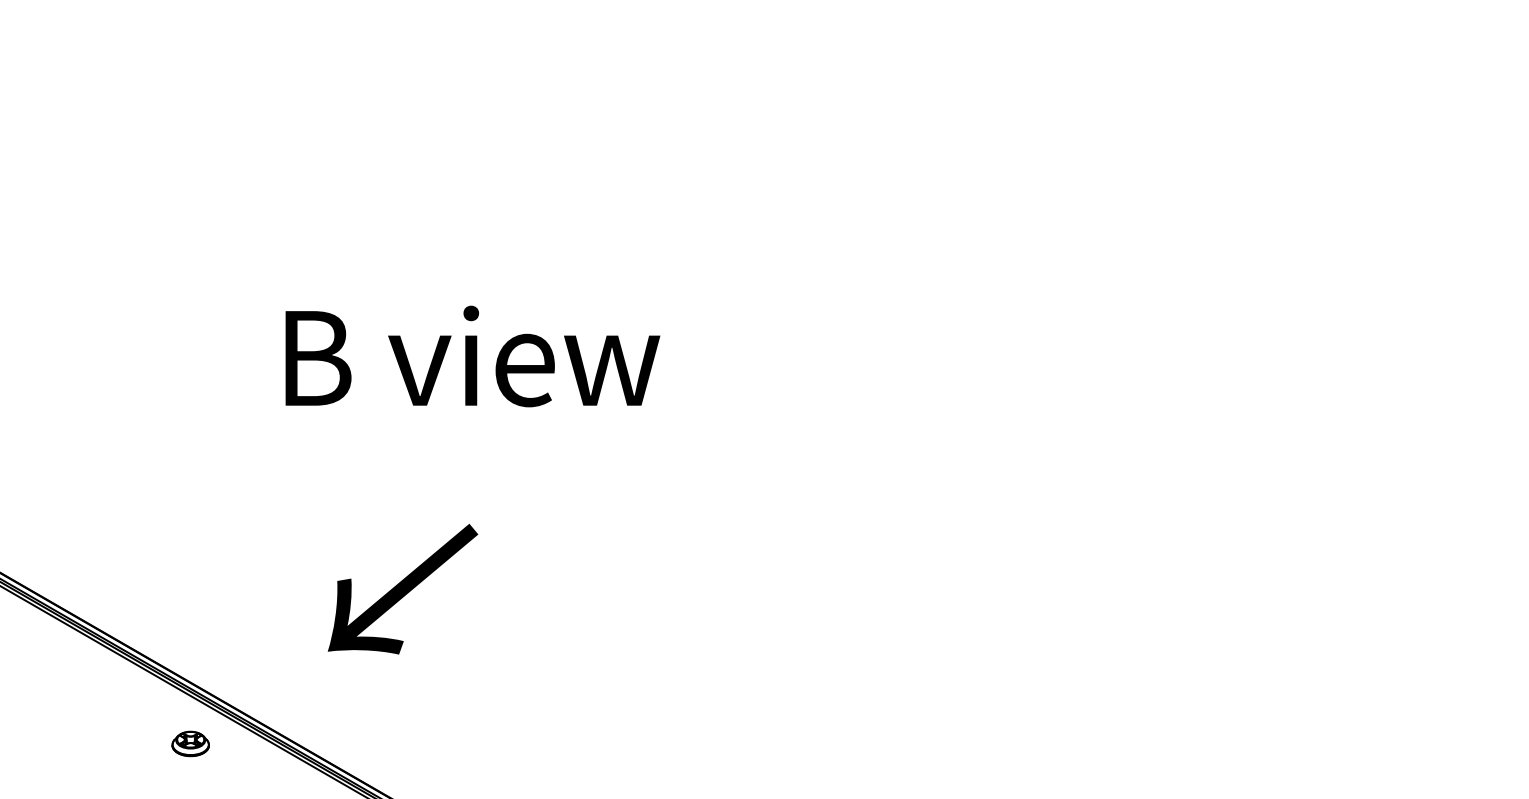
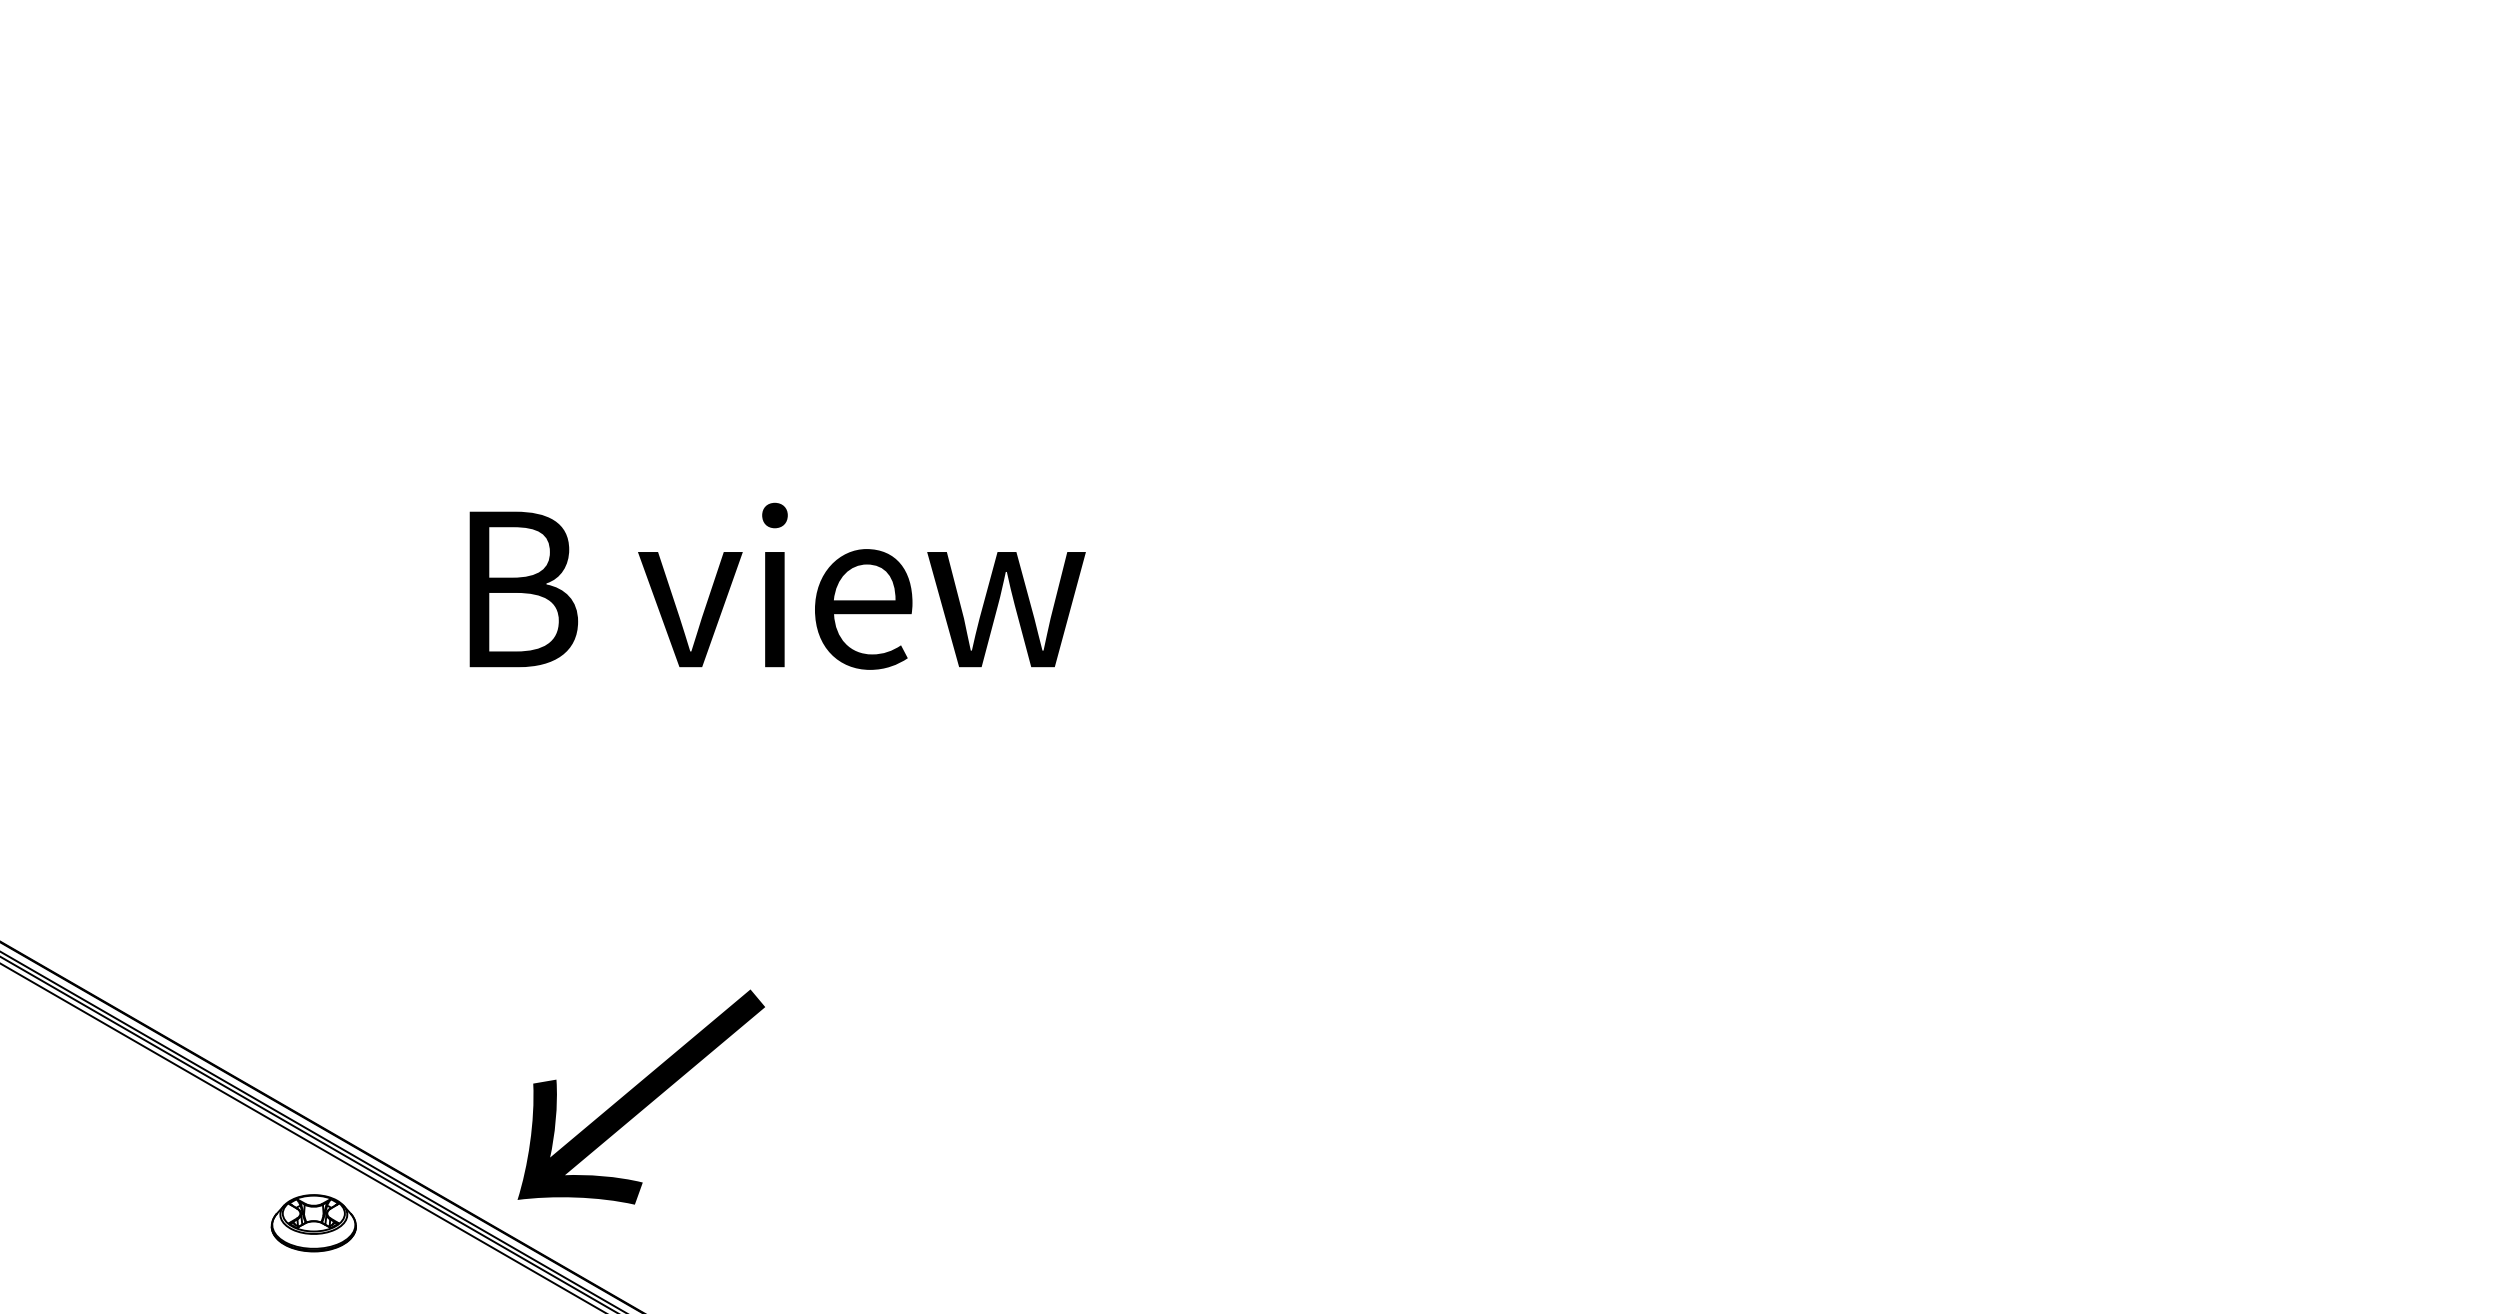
text: (402, 589) -> (640, 1097), moved
part: (190, 743) -> (313, 1222), size x1.4

